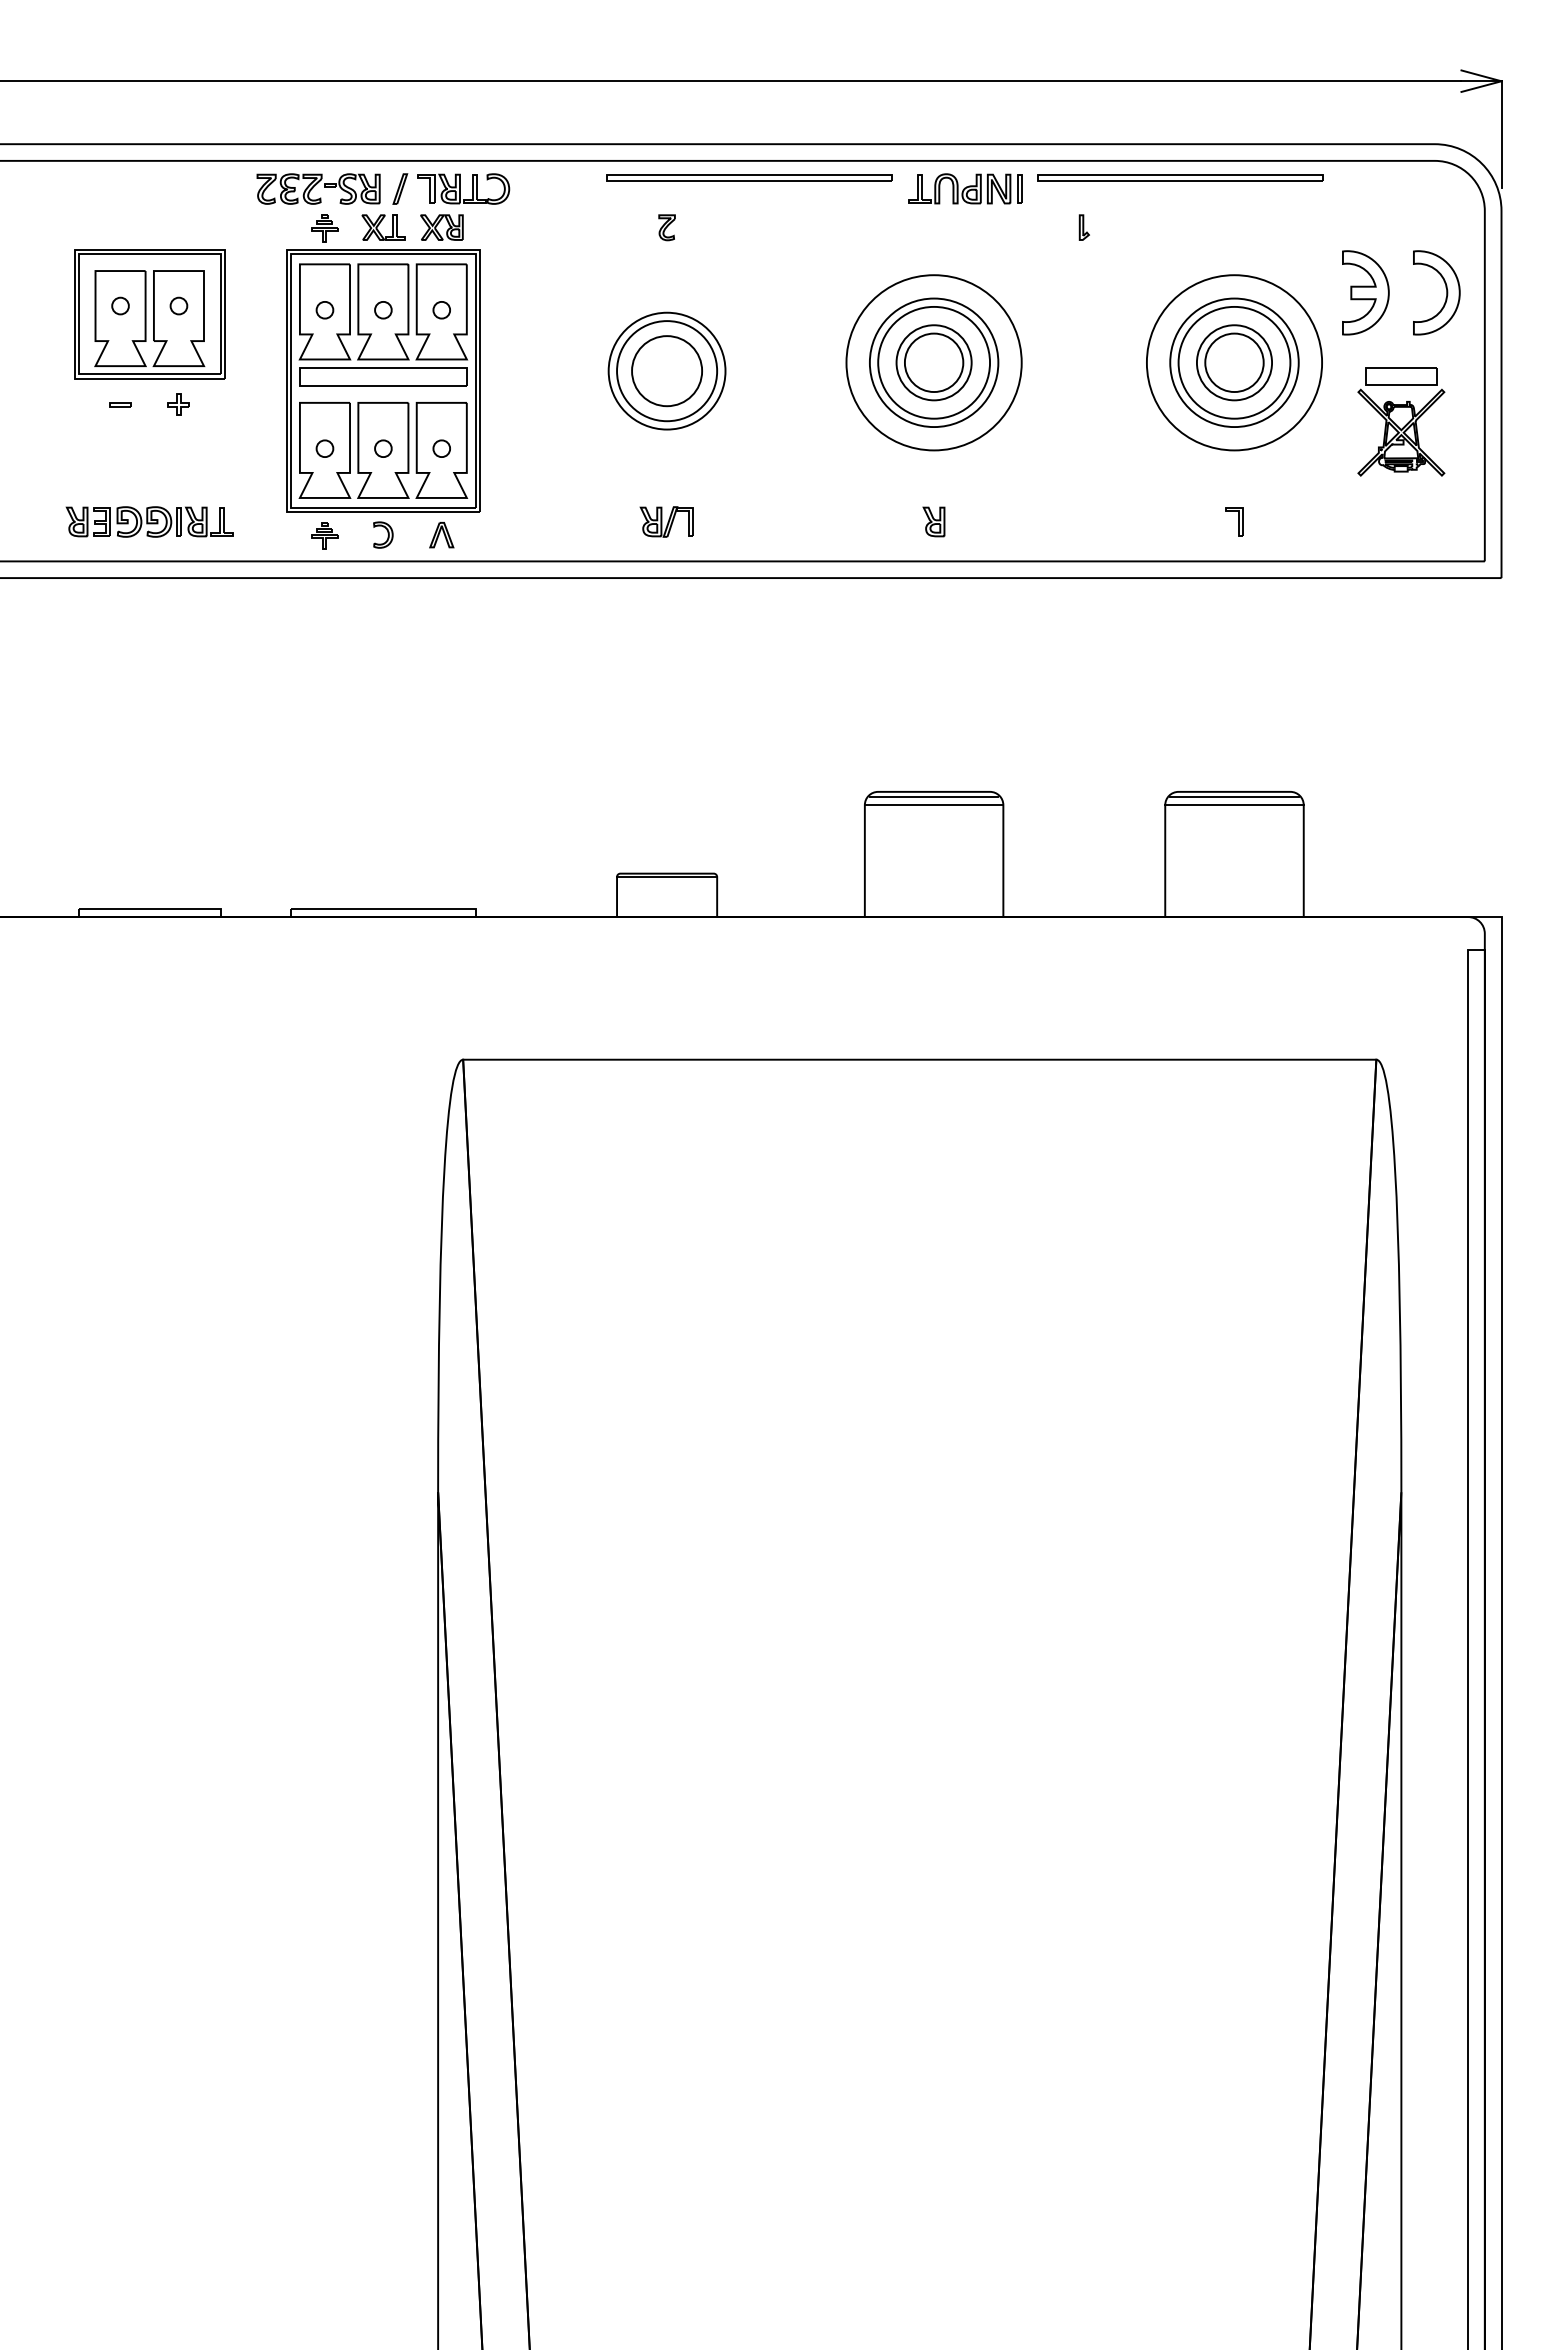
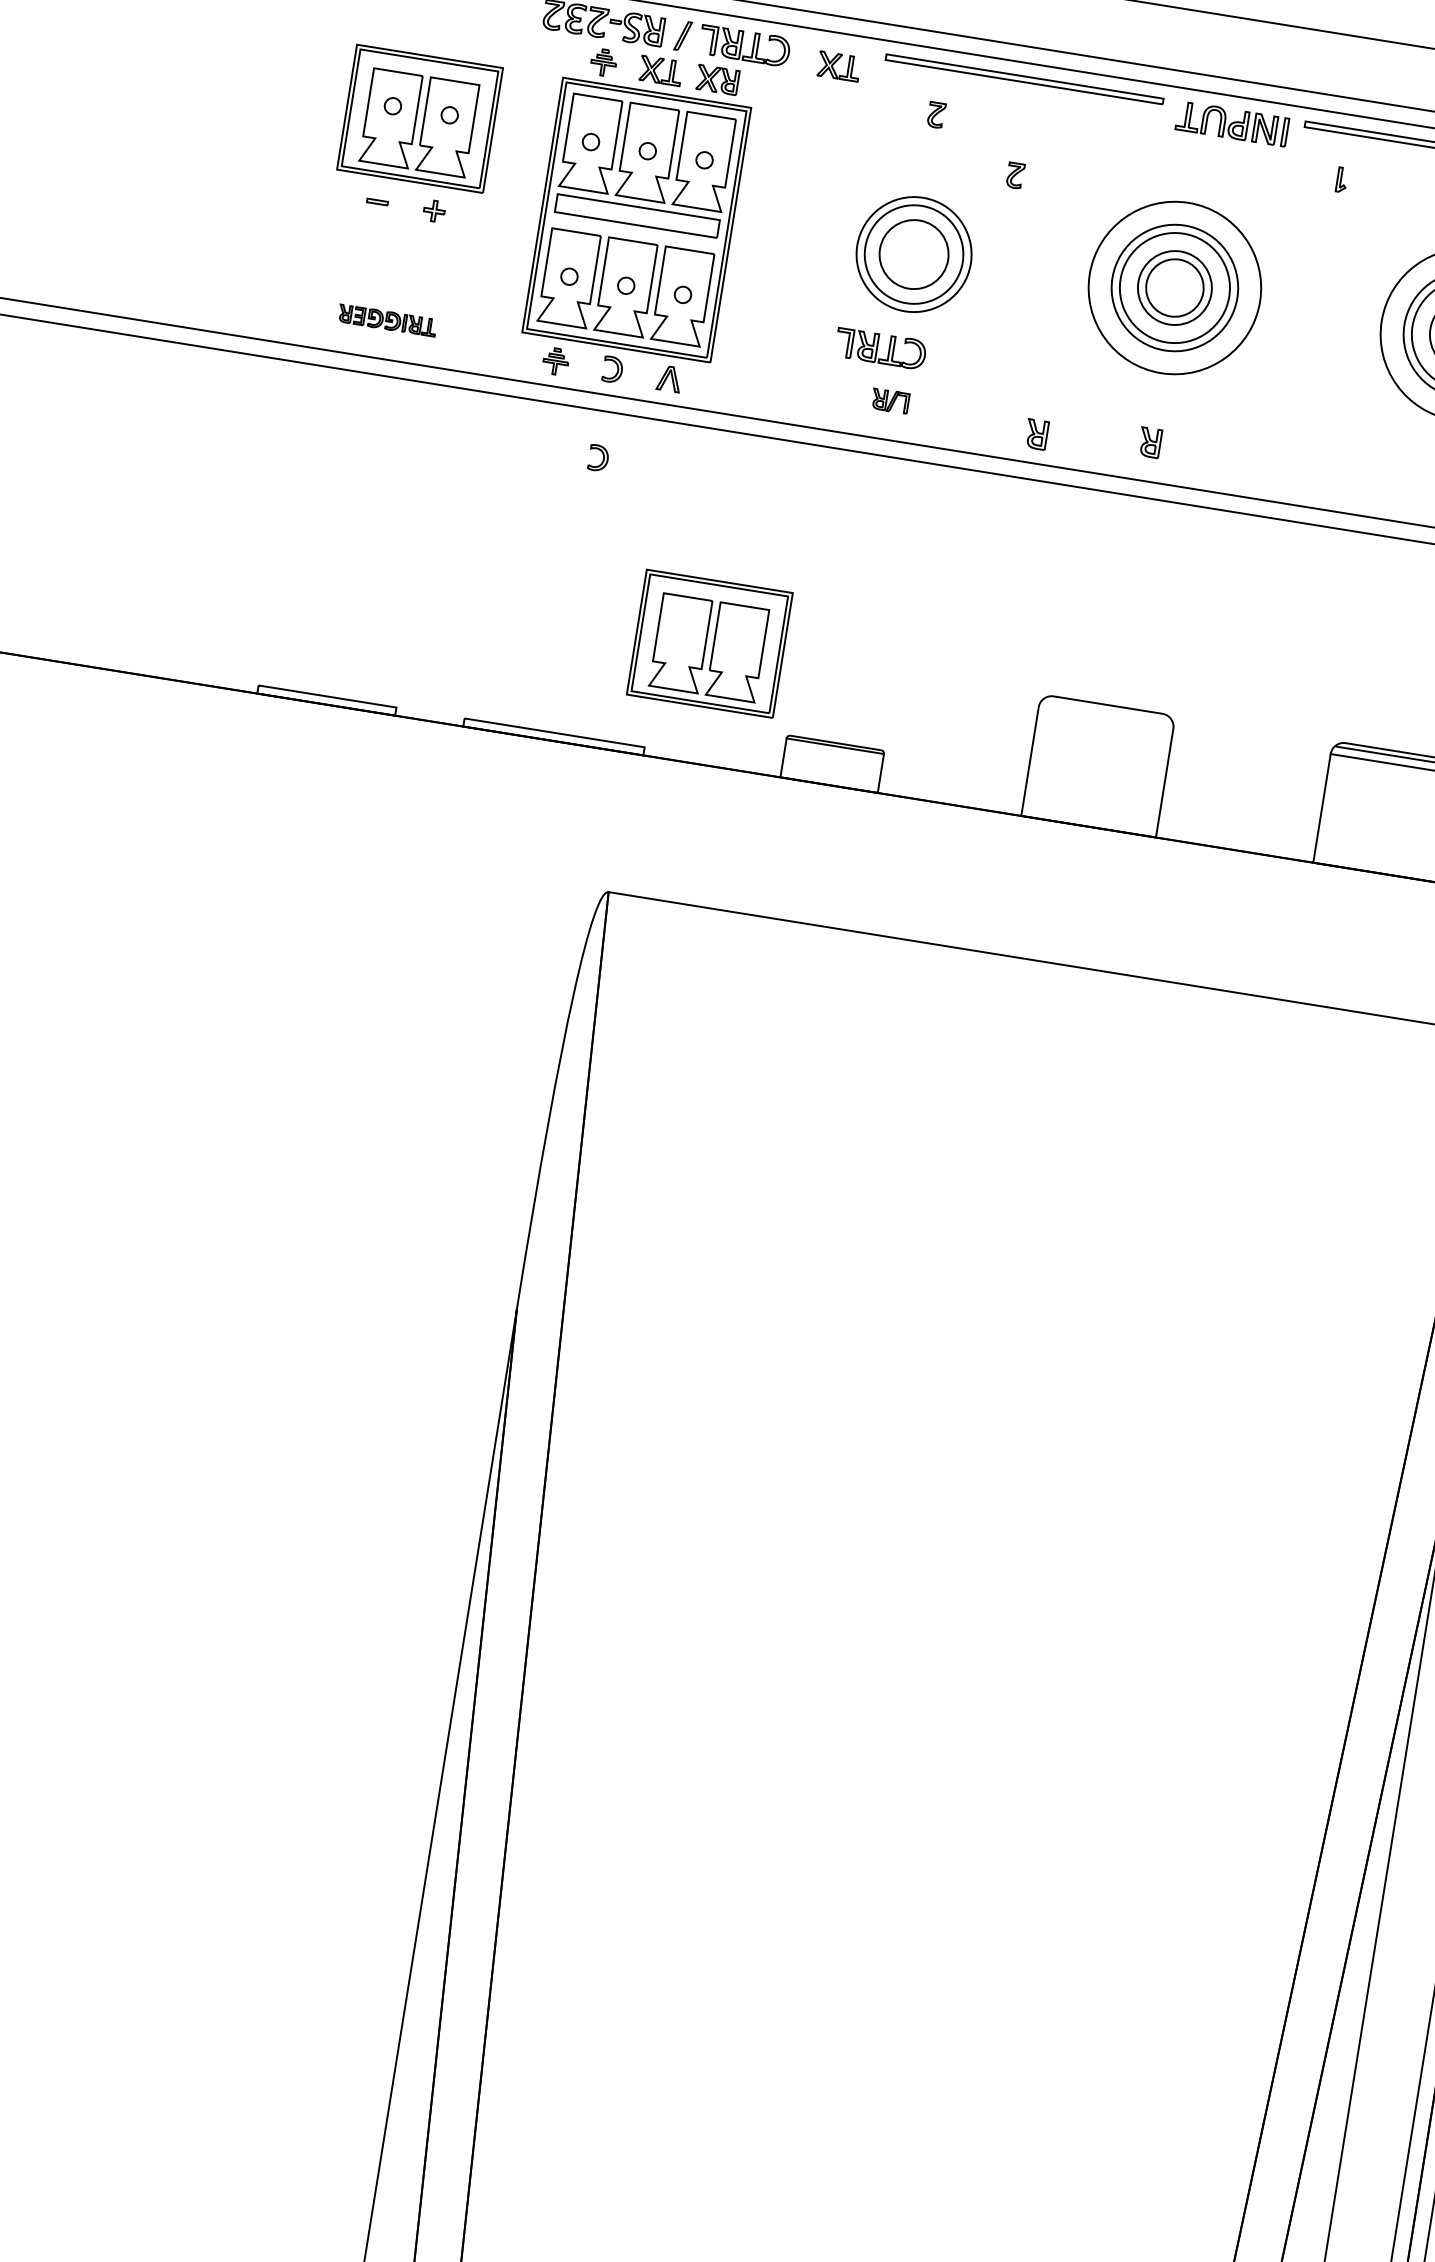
part: (561, 194) -> (838, 66), added
part: (755, 275) -> (1014, 175), added
part: (648, 470) -> (880, 348), added
part: (149, 521) -> (387, 320), size x0.6
part: (666, 521) -> (890, 400), size x0.7
part: (818, 531) -> (1036, 434), added
part: (383, 625) -> (598, 457), added
part: (524, 794) -> (709, 643), added
line: (933, 796) -> (1106, 709), removed
line: (933, 805) -> (1105, 718), removed

